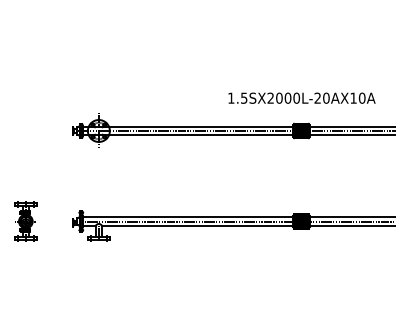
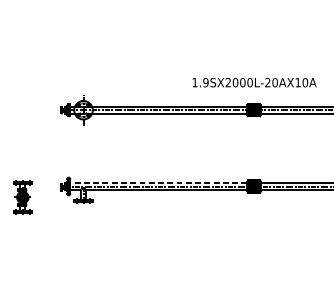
text: (243, 97) -> (205, 82), 1.5SX2000L-20AX10A -> 1.9SX2000L-20AX10A
line: (187, 217) -> (158, 183), solid -> dashed
part: (25, 221) -> (22, 197), moved

